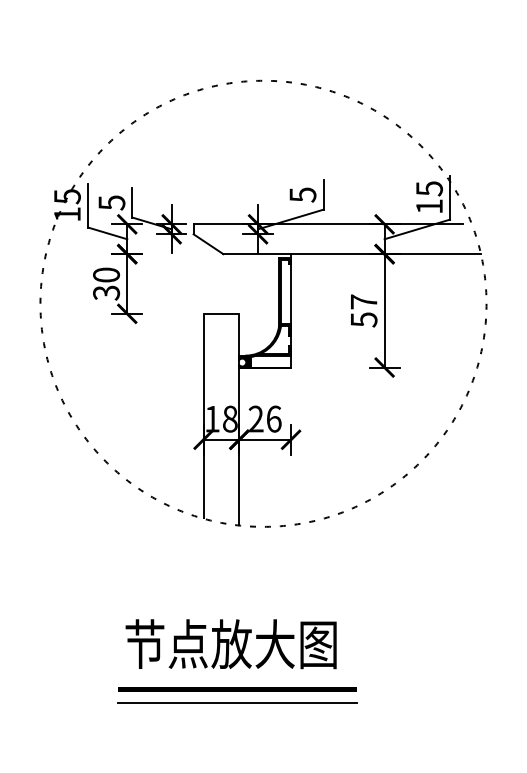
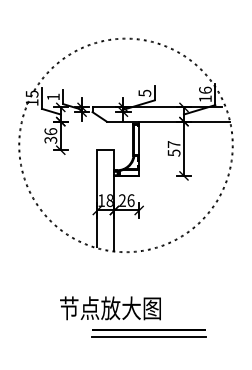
text: (429, 186) -> (205, 89), 15 -> 16
text: (112, 201) -> (53, 96), 5 -> 1
text: (105, 274) -> (50, 131), 30 -> 36
part: (237, 696) -> (148, 333), moved

